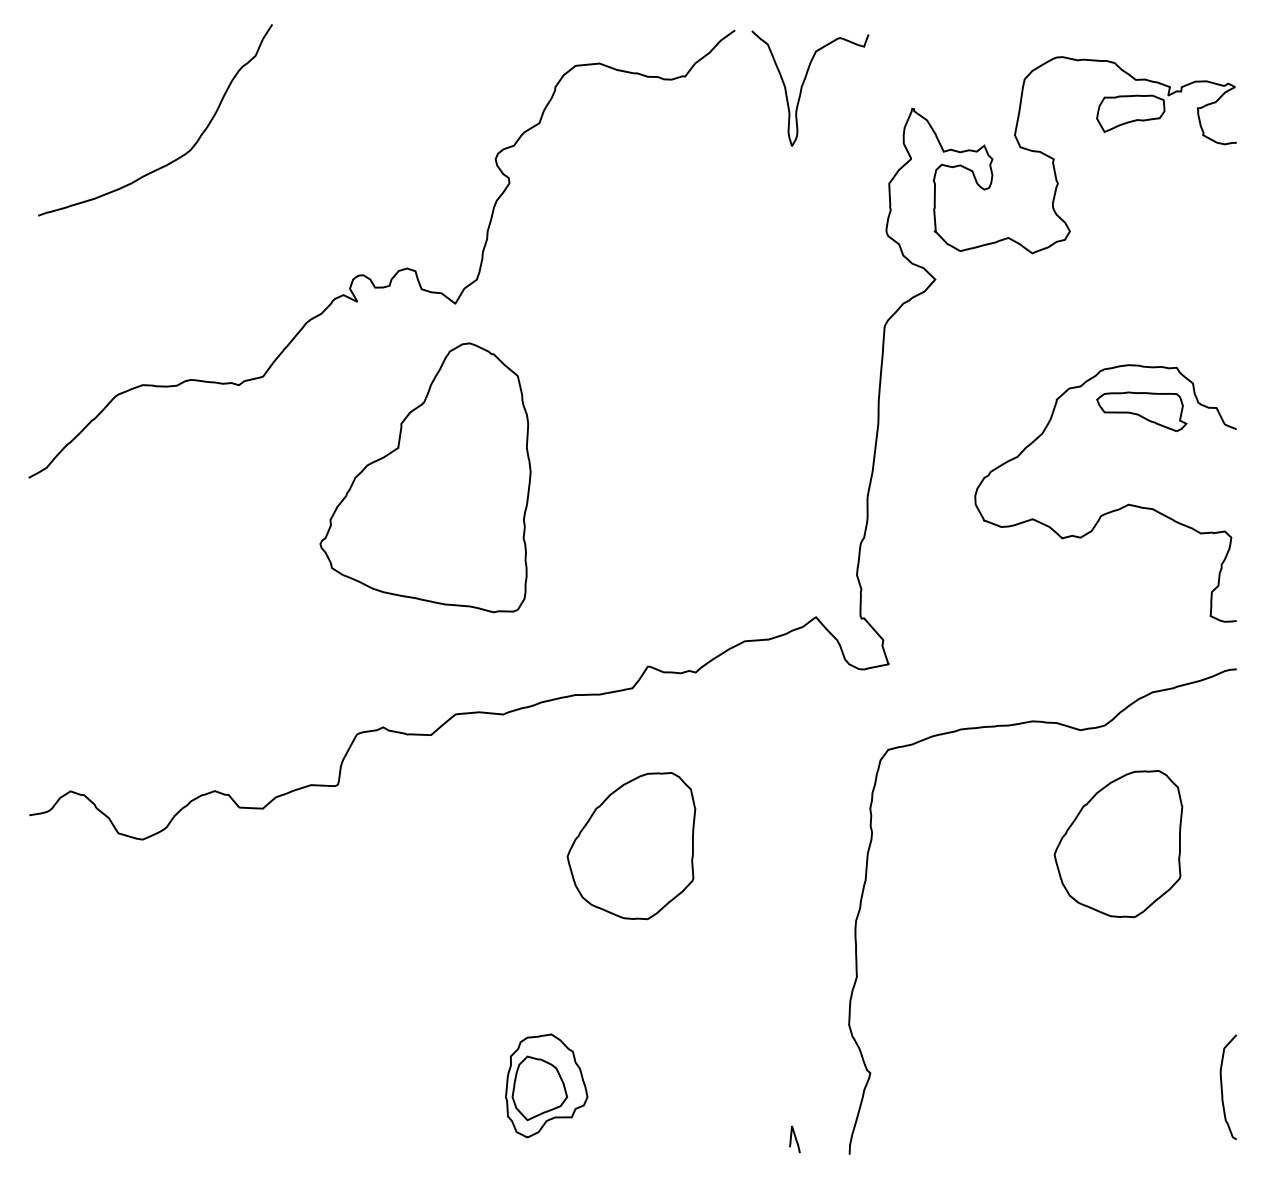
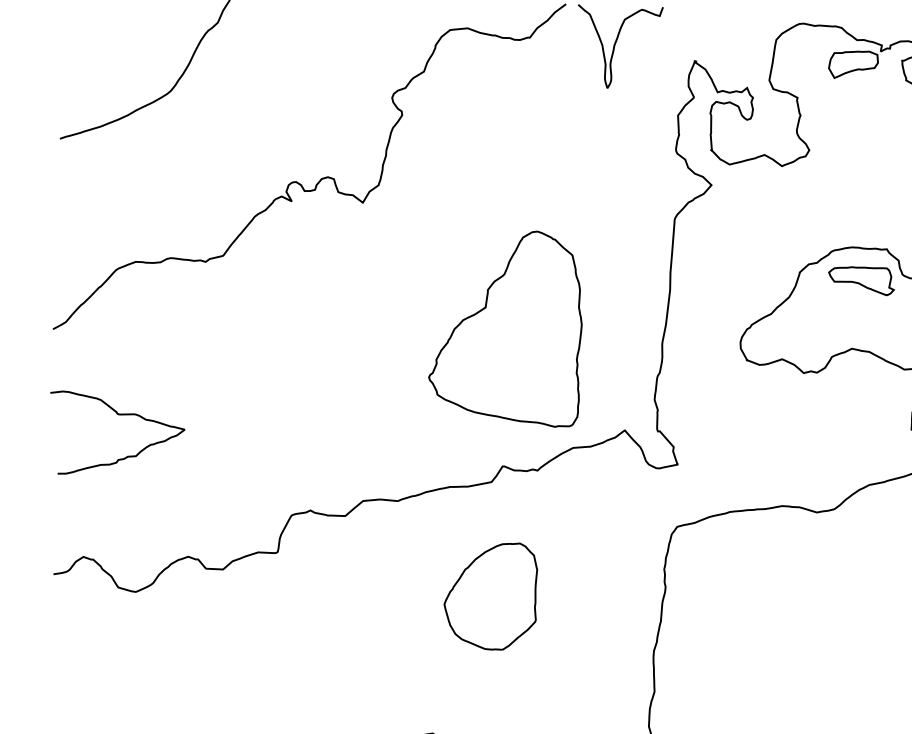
part: (425, 477) -> (505, 328), moved
curve: (120, 596) -> (119, 415), added
part: (1118, 844) -> (844, 595), removed

